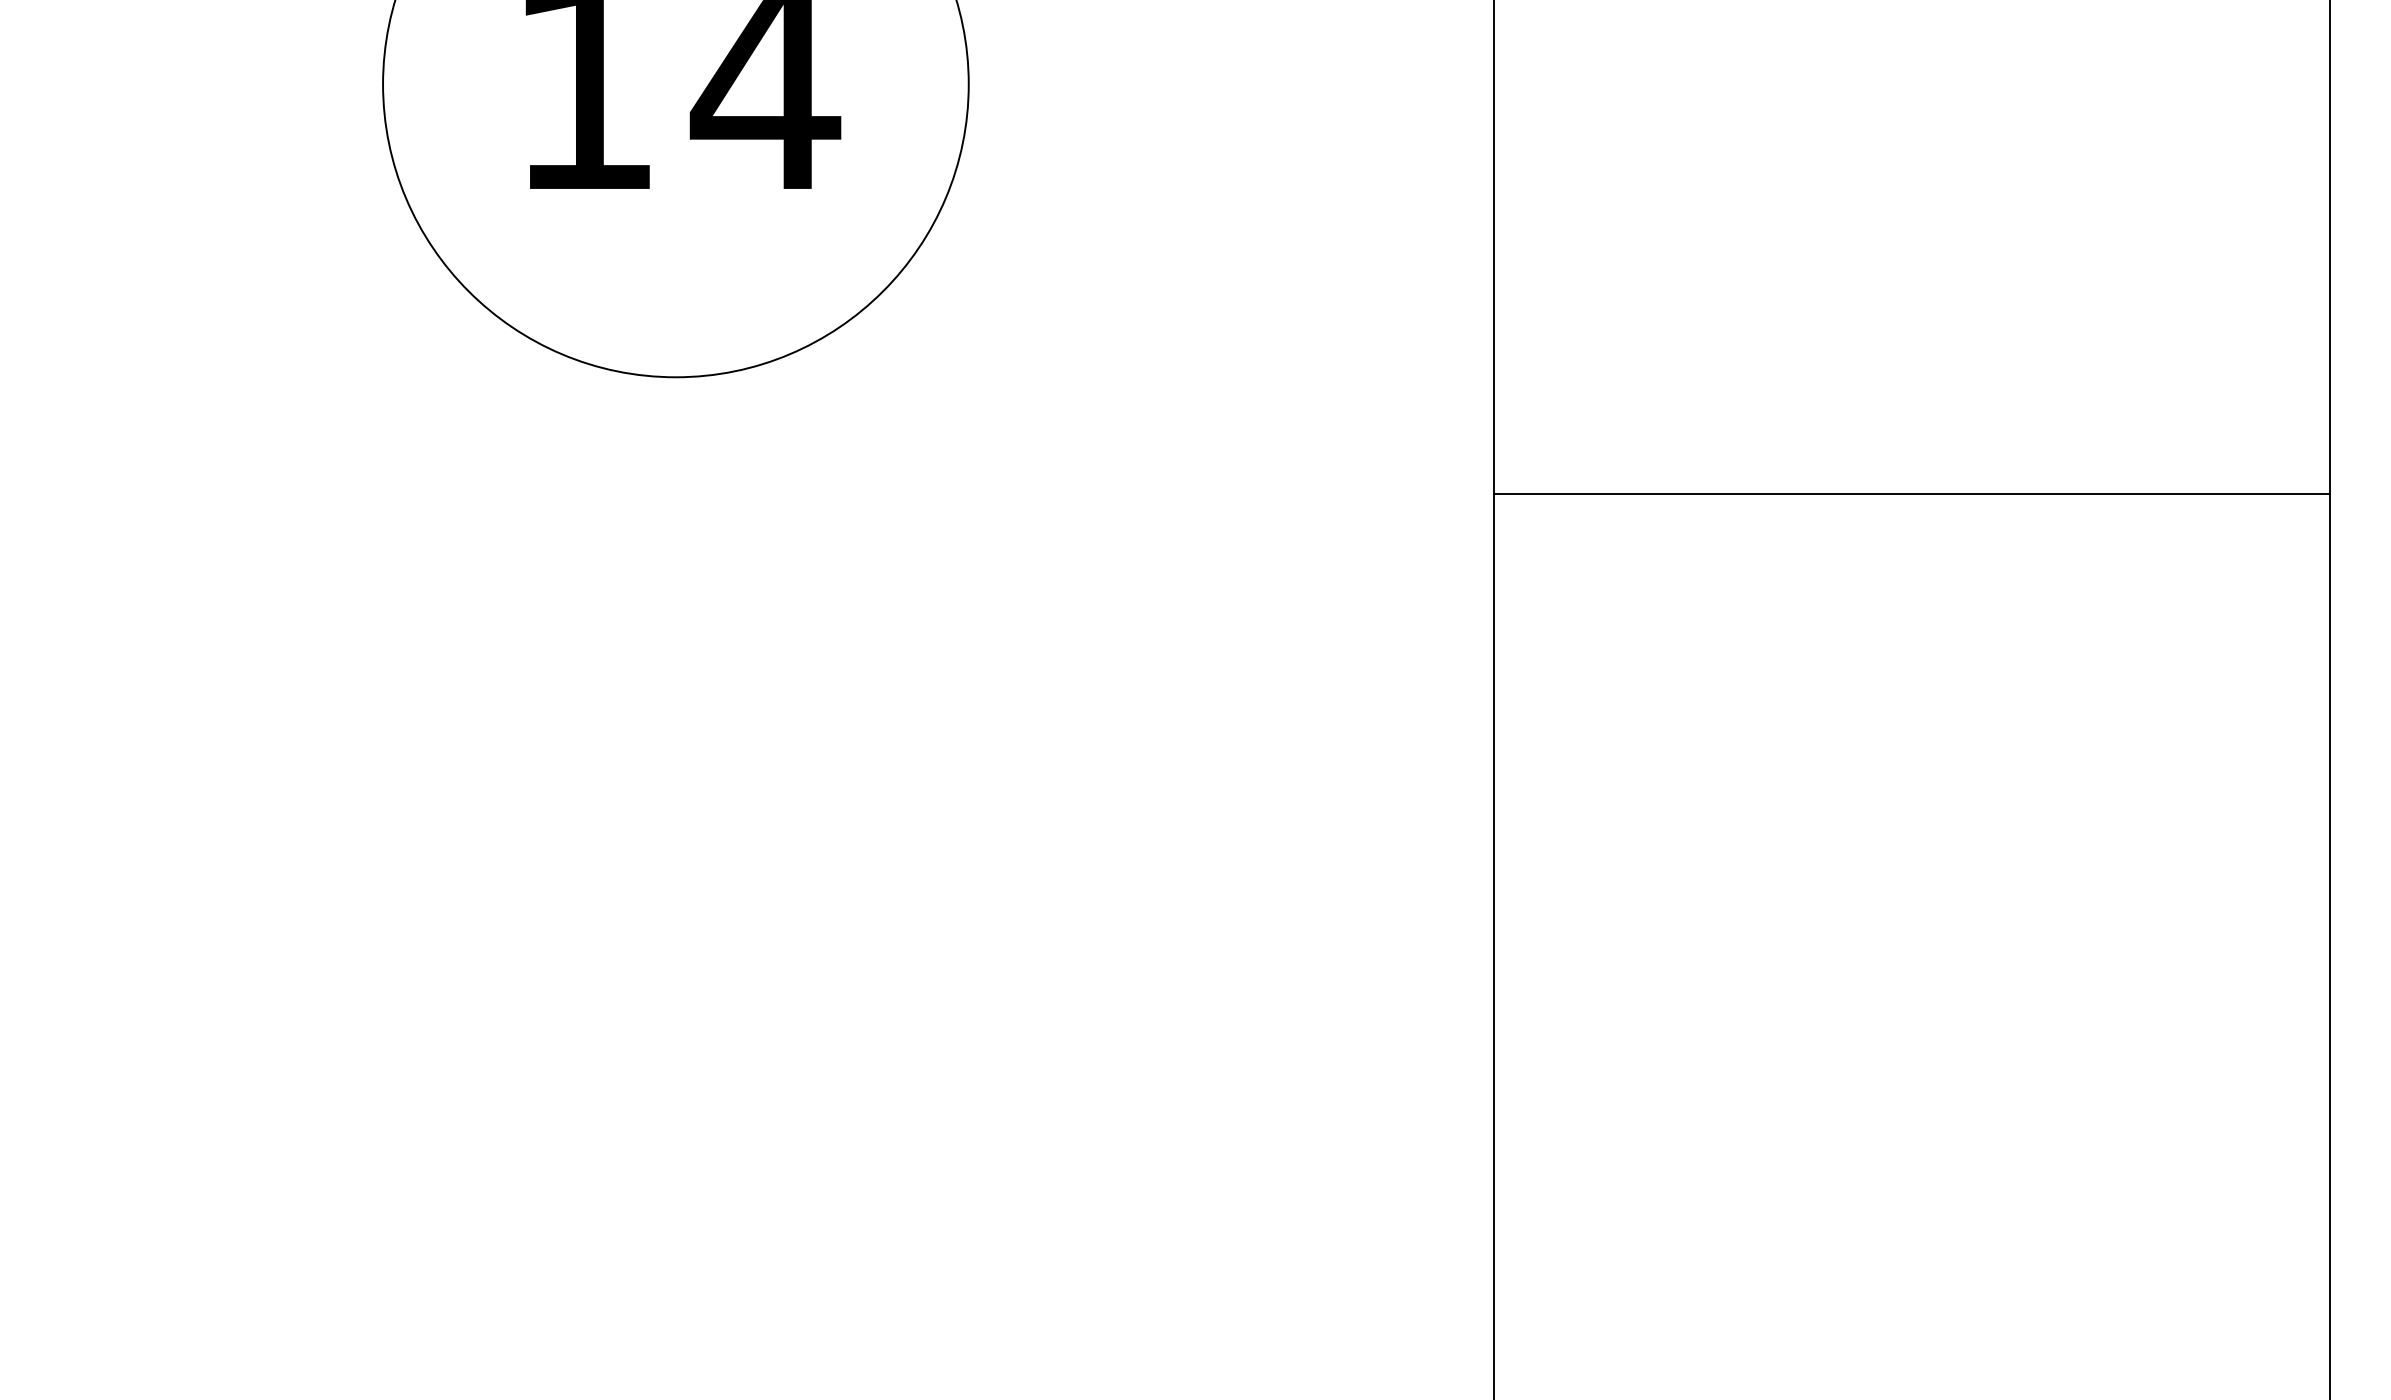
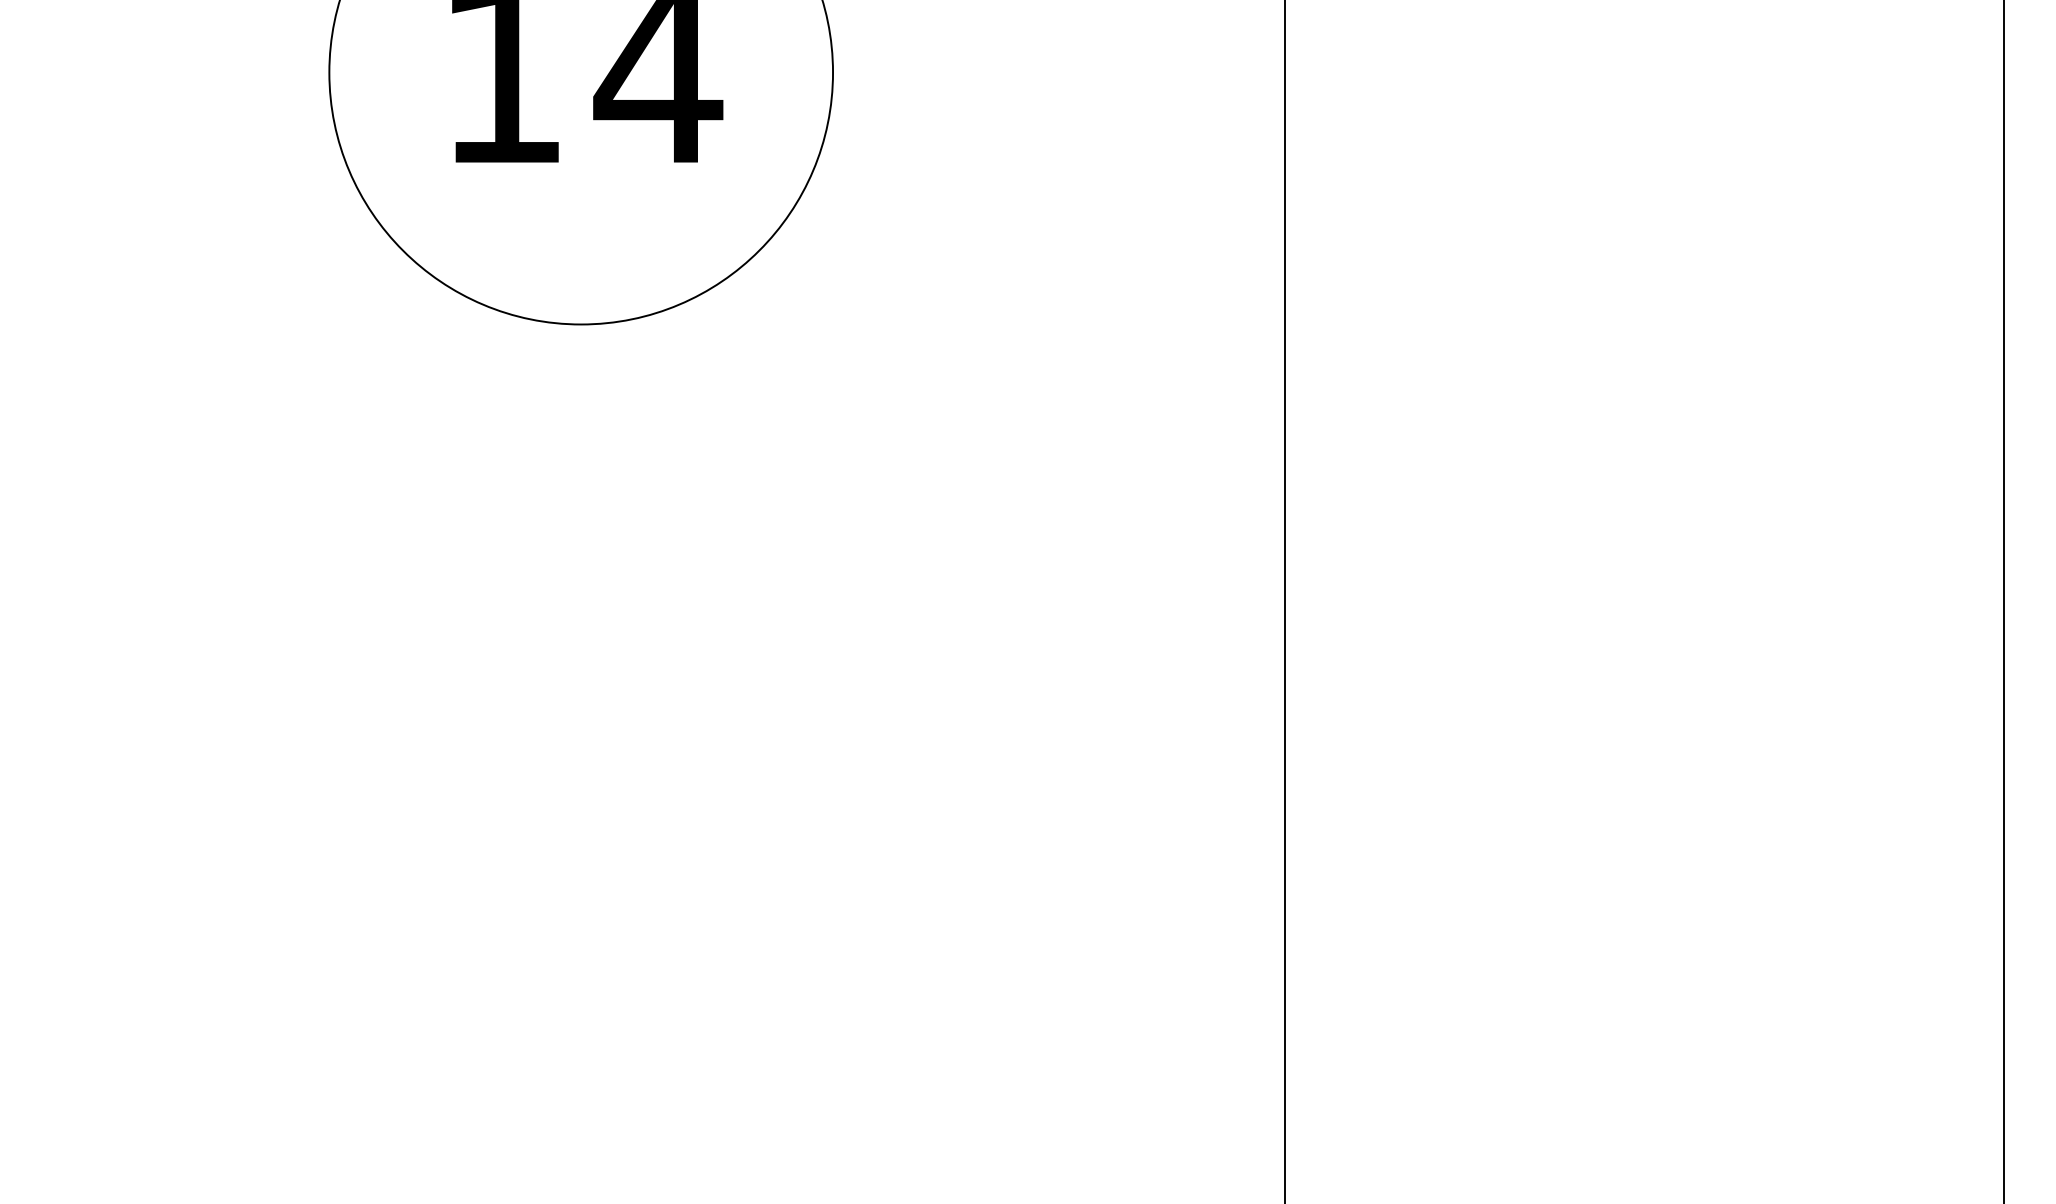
line: (1911, 494) -> (1643, 425), removed

